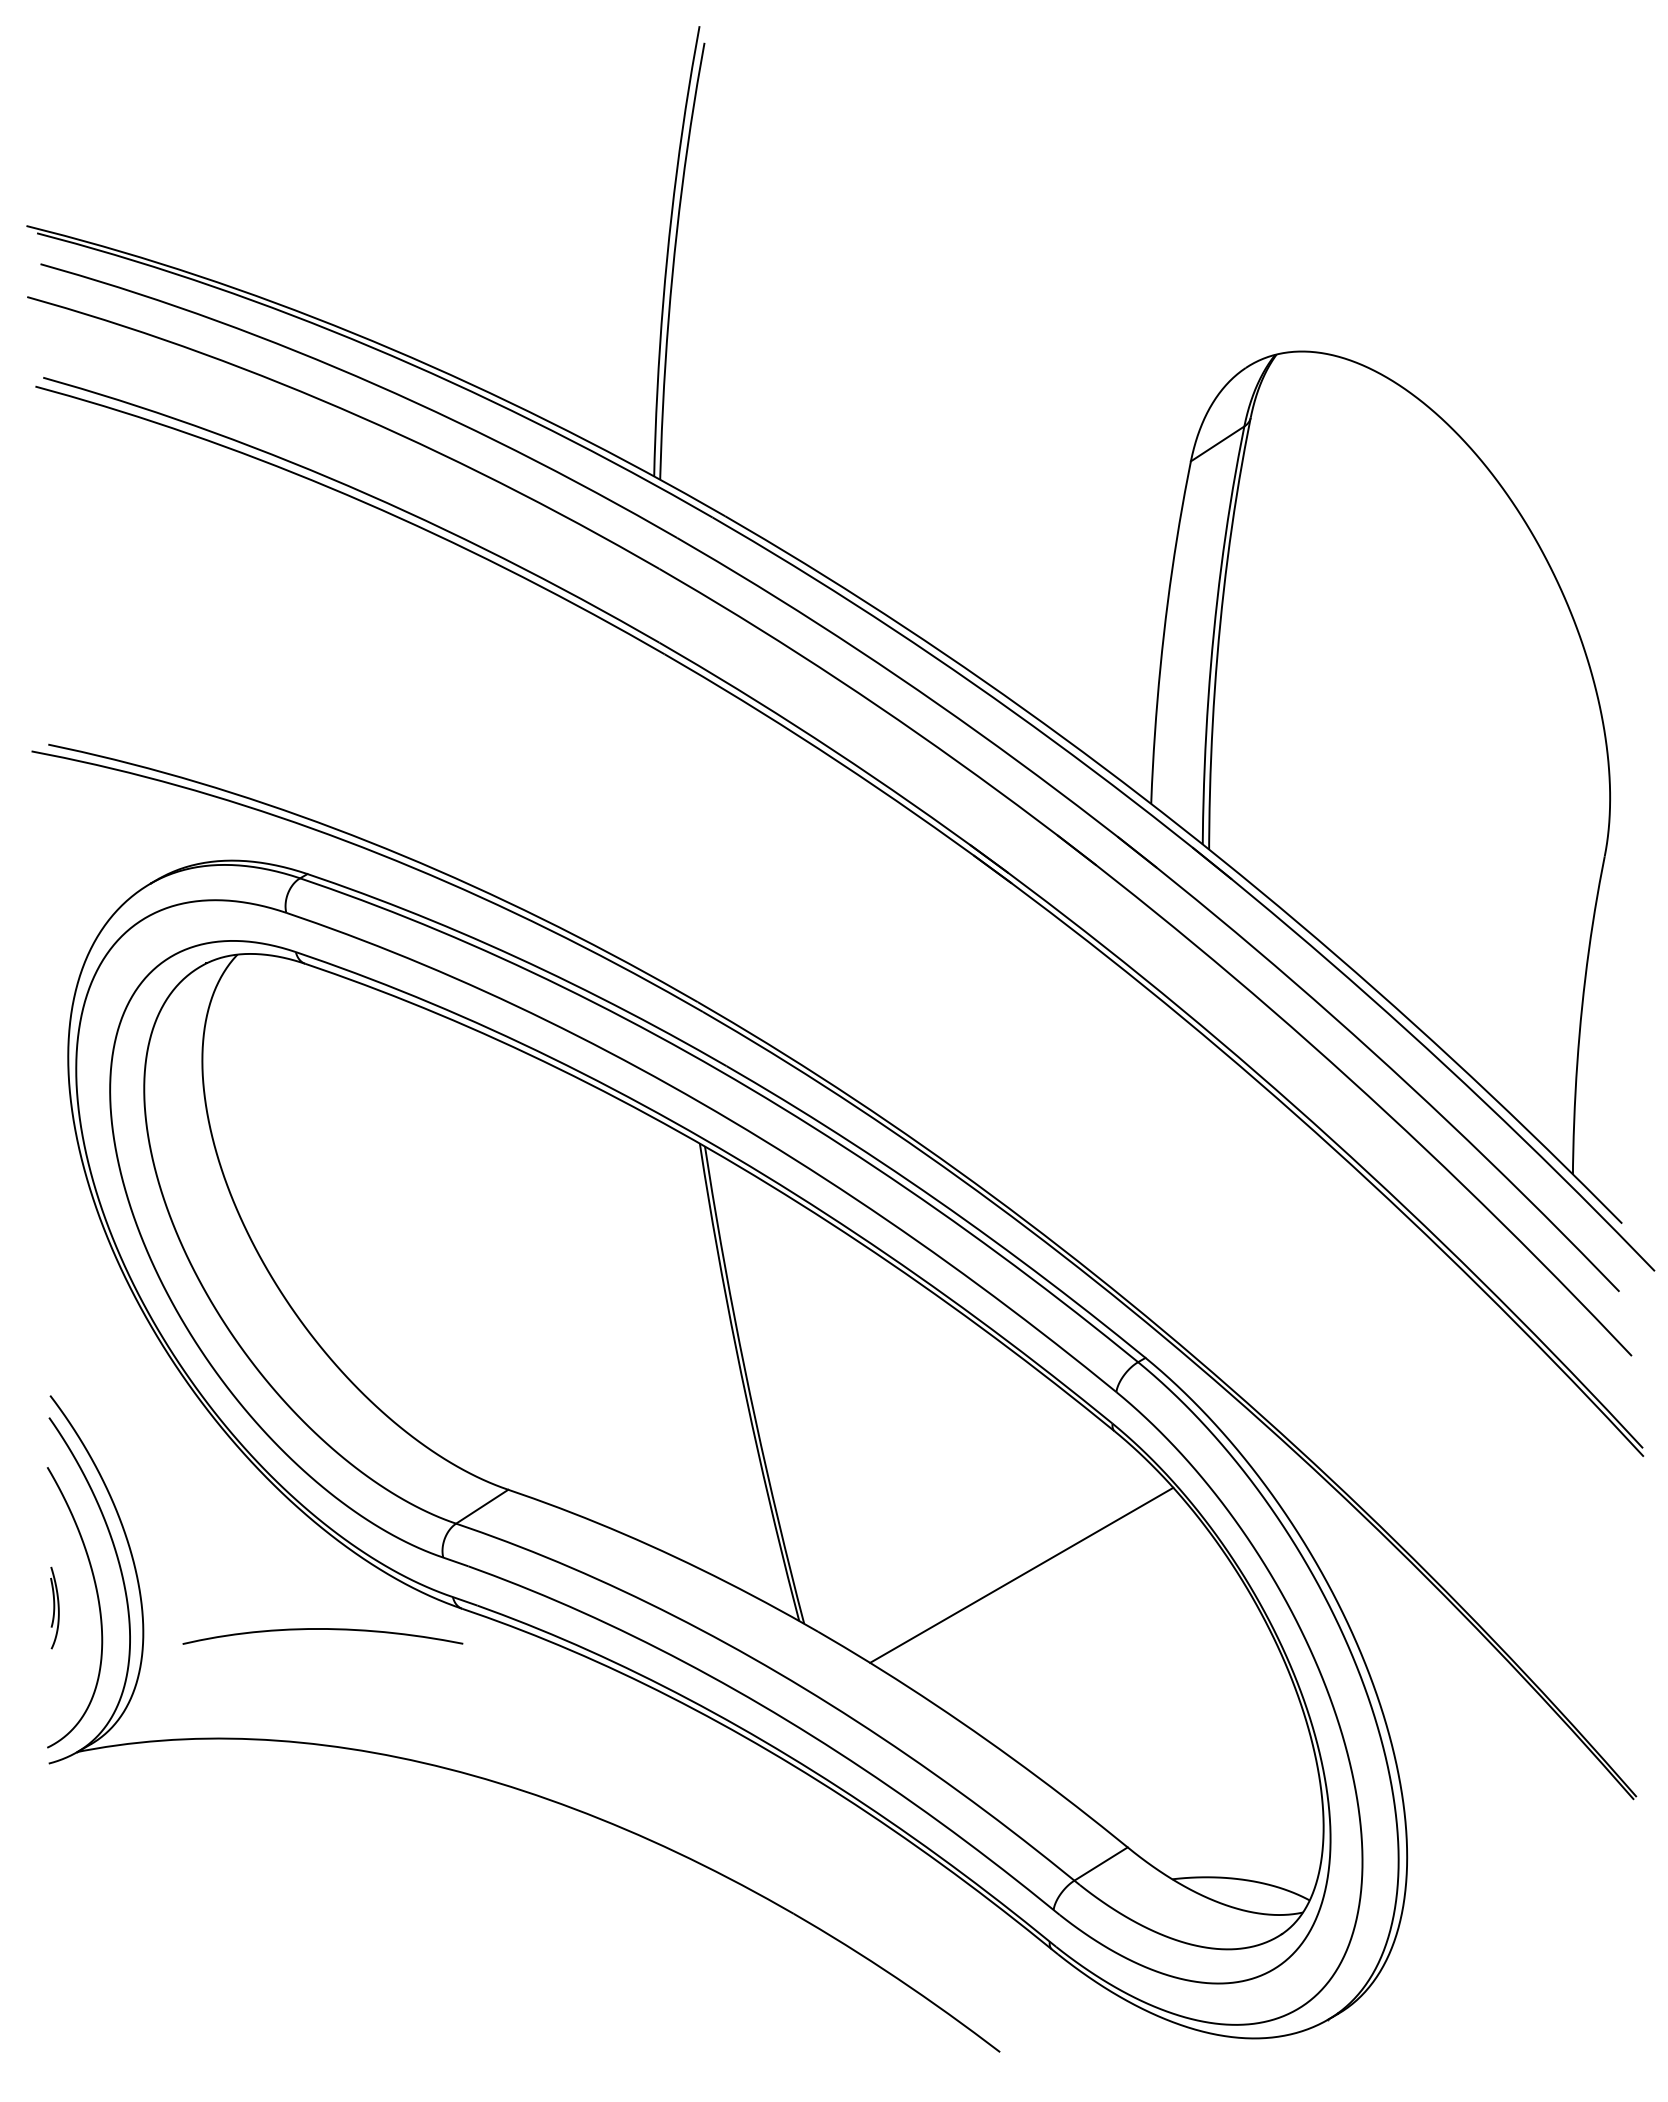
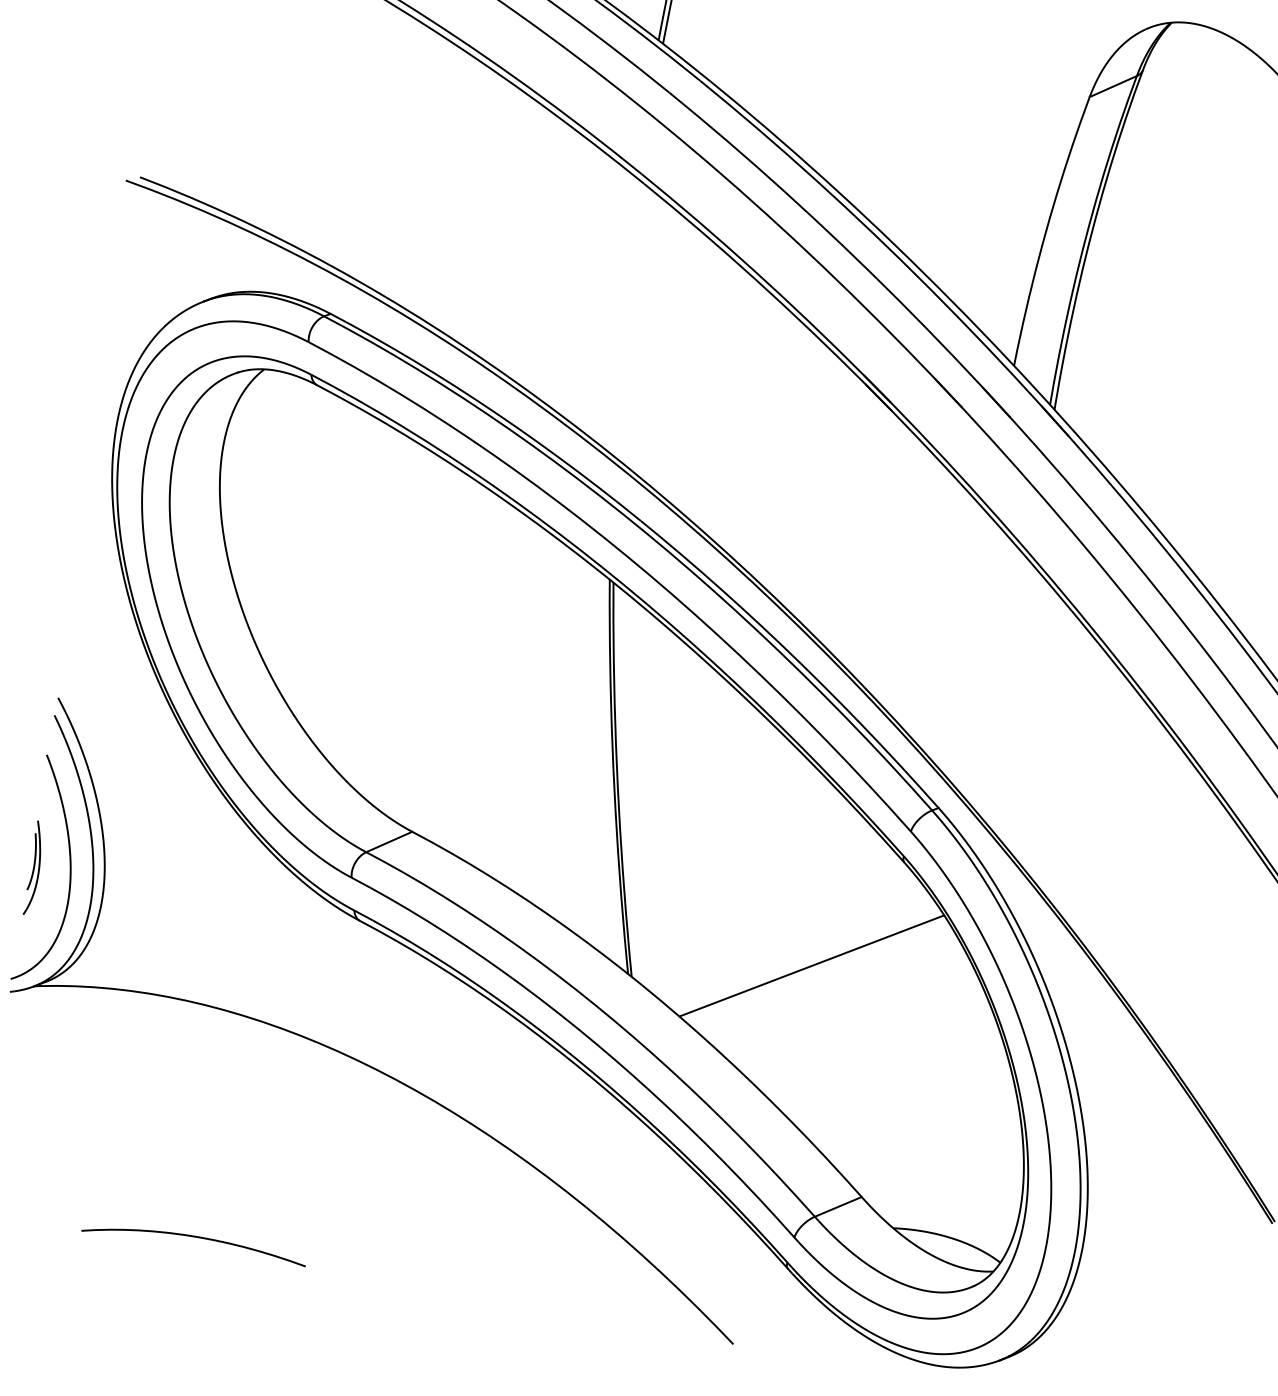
part: (54, 1607) -> (34, 867), size x1.43
curve: (322, 1629) -> (195, 1237), moved

